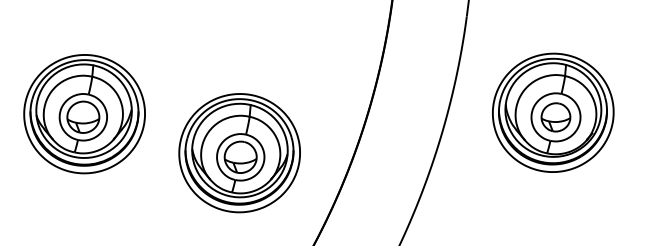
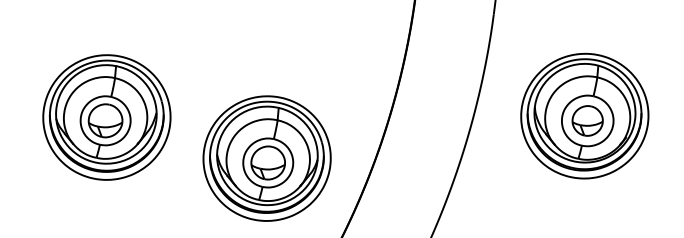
part: (84, 114) -> (106, 117), moved
part: (239, 153) -> (266, 158), moved

